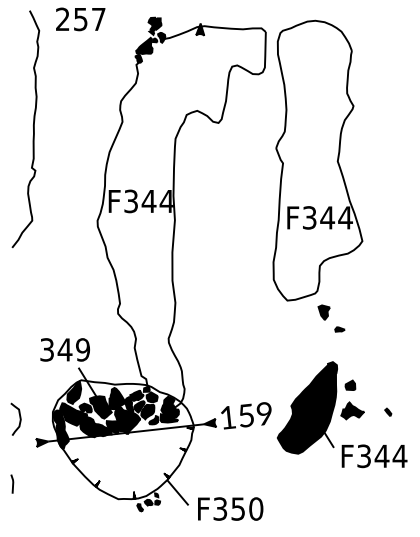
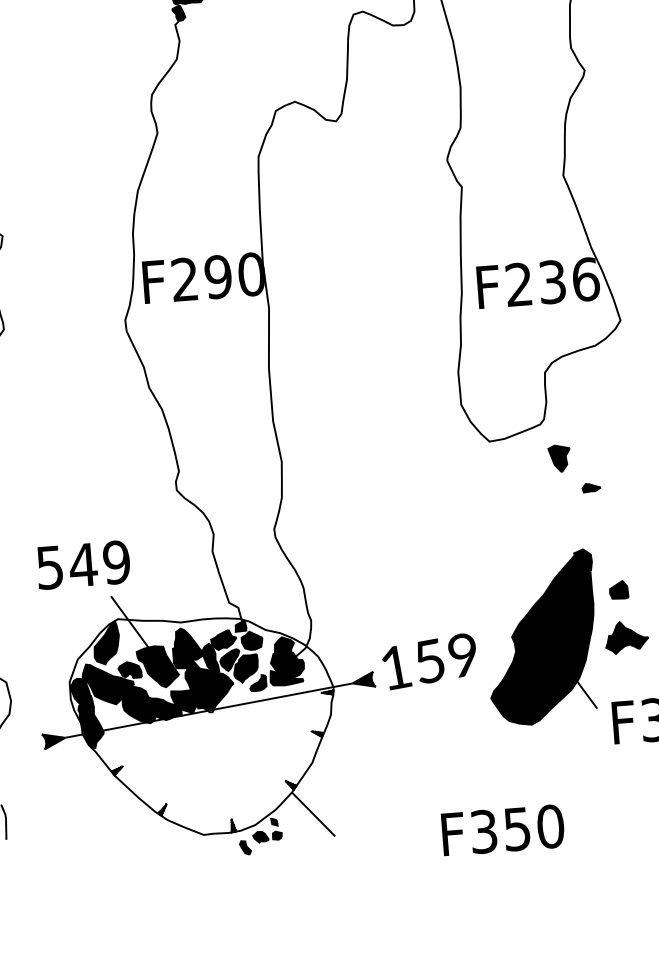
text: (148, 201) -> (217, 277), F344 -> F290
text: (327, 217) -> (552, 281), F344 -> F236
text: (47, 349) -> (50, 566), 349 -> 549
text: (230, 508) -> (502, 829), moved

